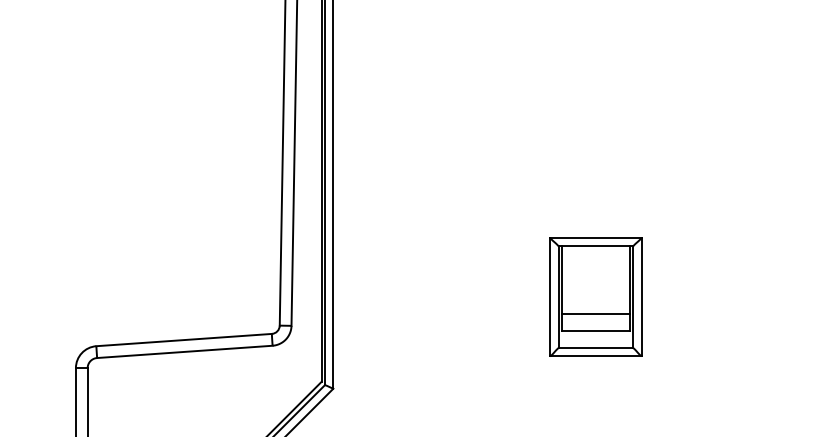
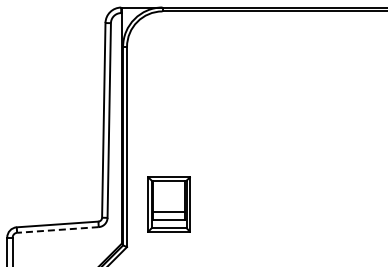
part: (594, 297) -> (168, 204), moved
line: (183, 350) -> (57, 229), solid -> dashed

